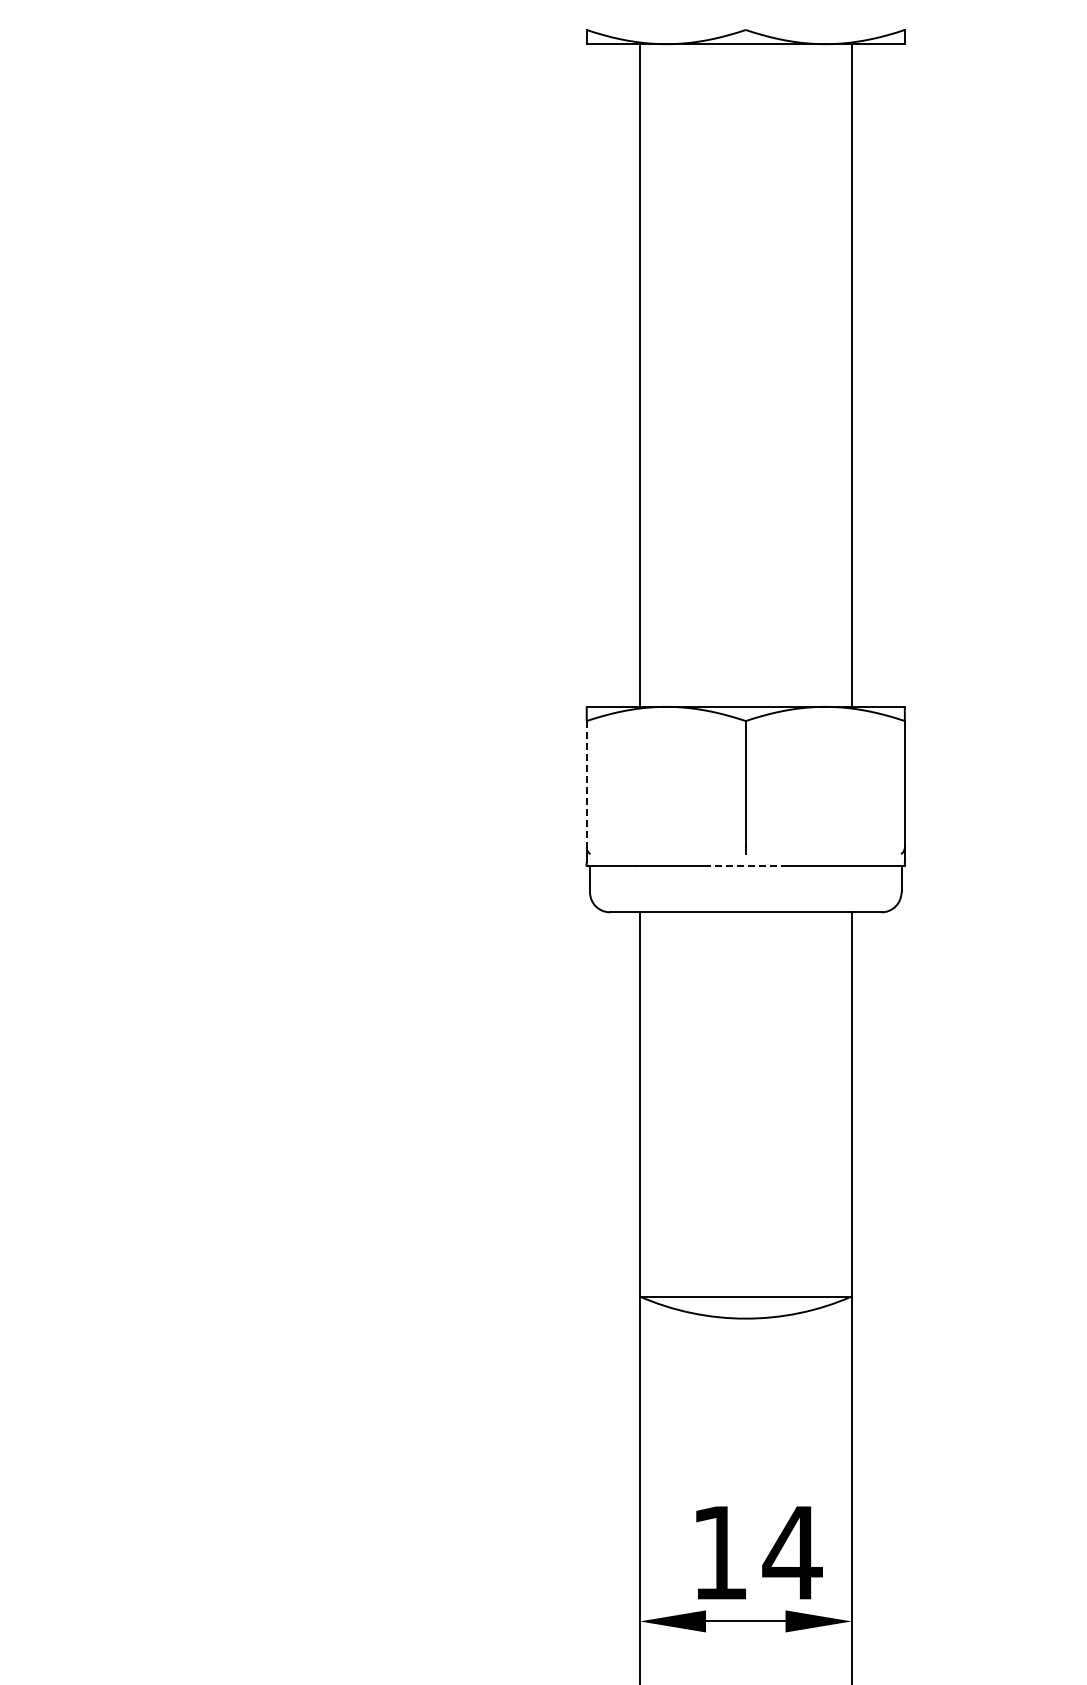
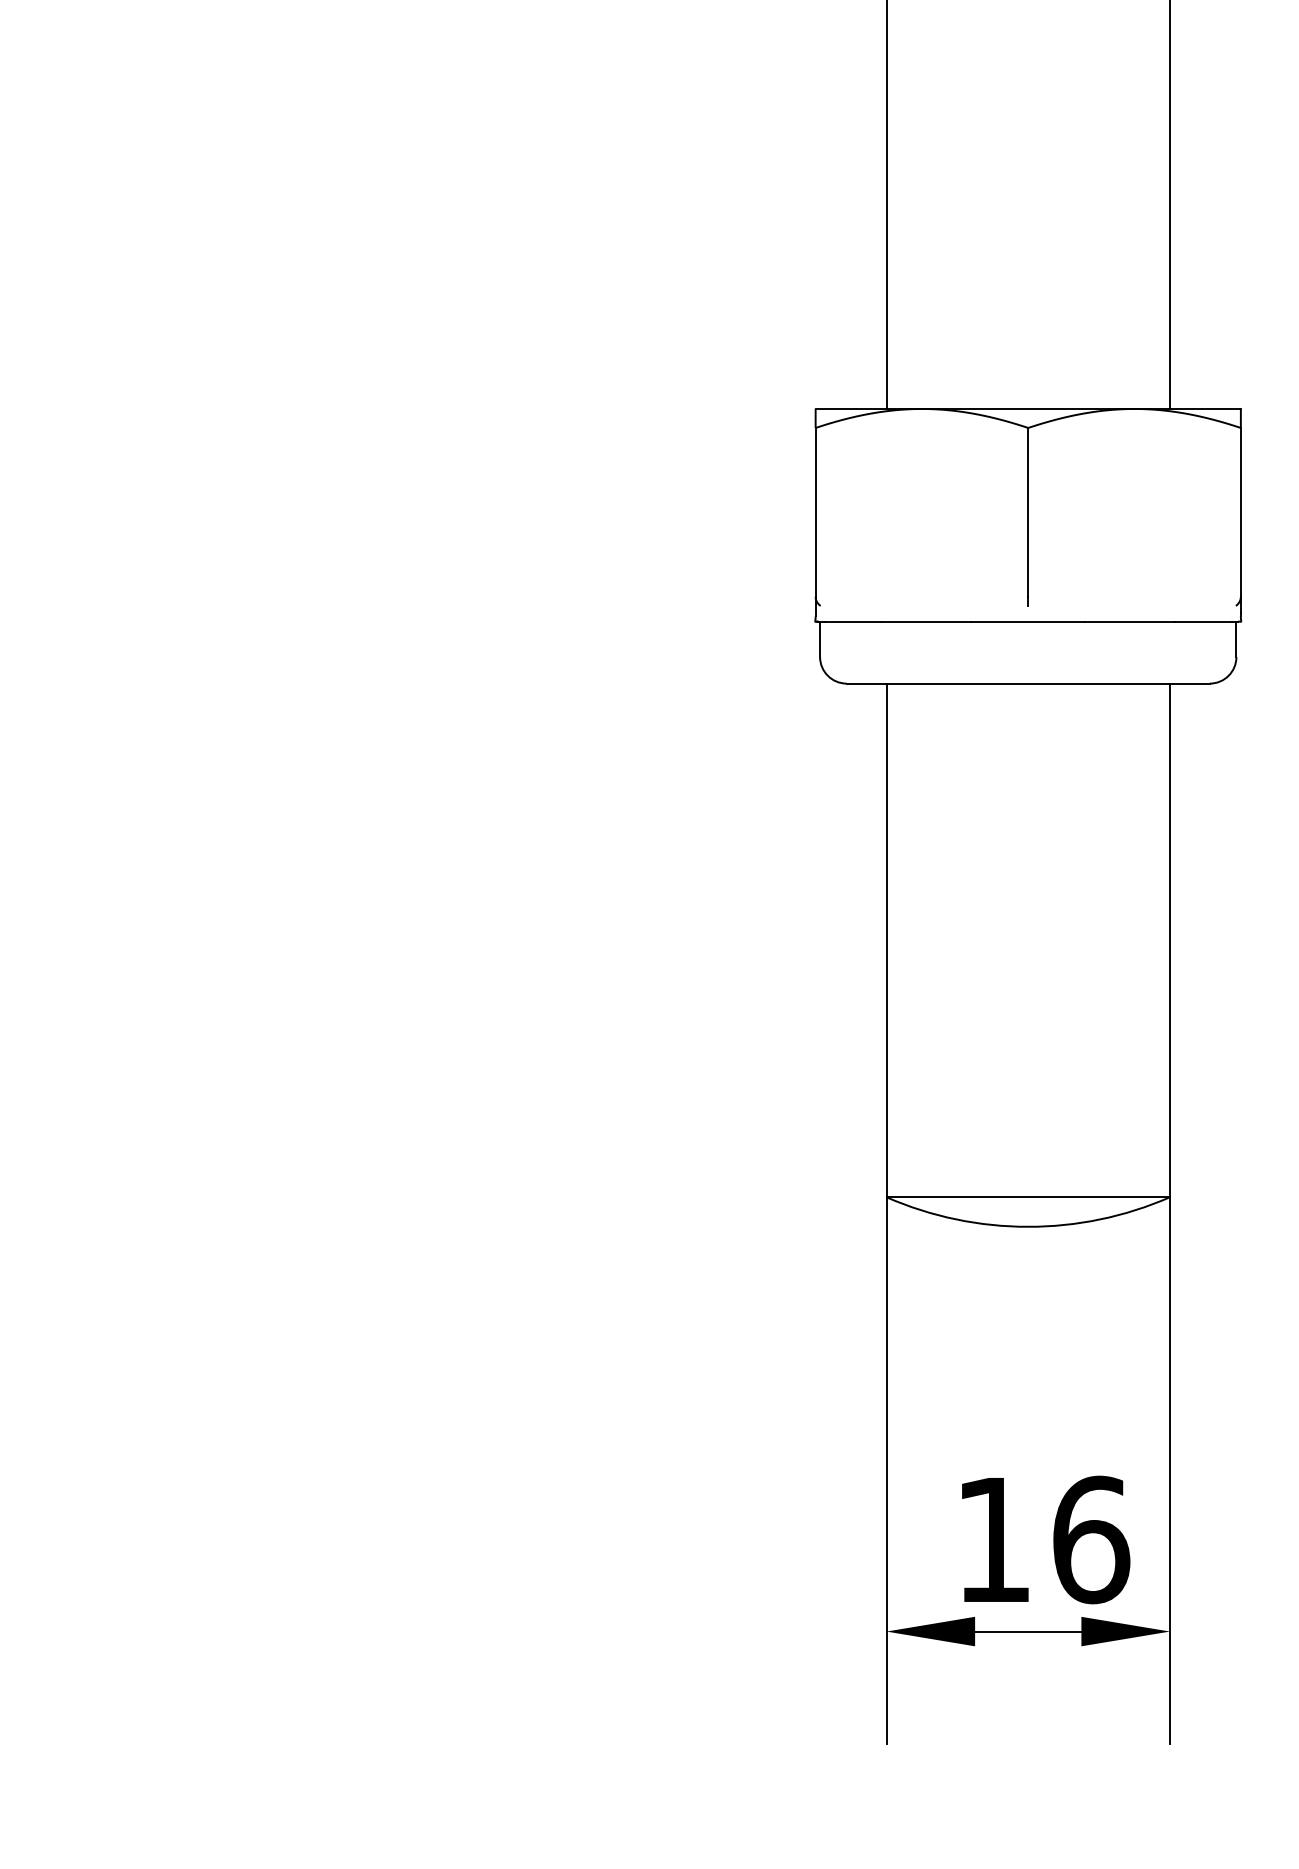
line: (586, 784) -> (815, 512), dashed -> solid
line: (745, 865) -> (1027, 621), dashed -> solid
text: (792, 1552) -> (1090, 1539), 14 -> 16

